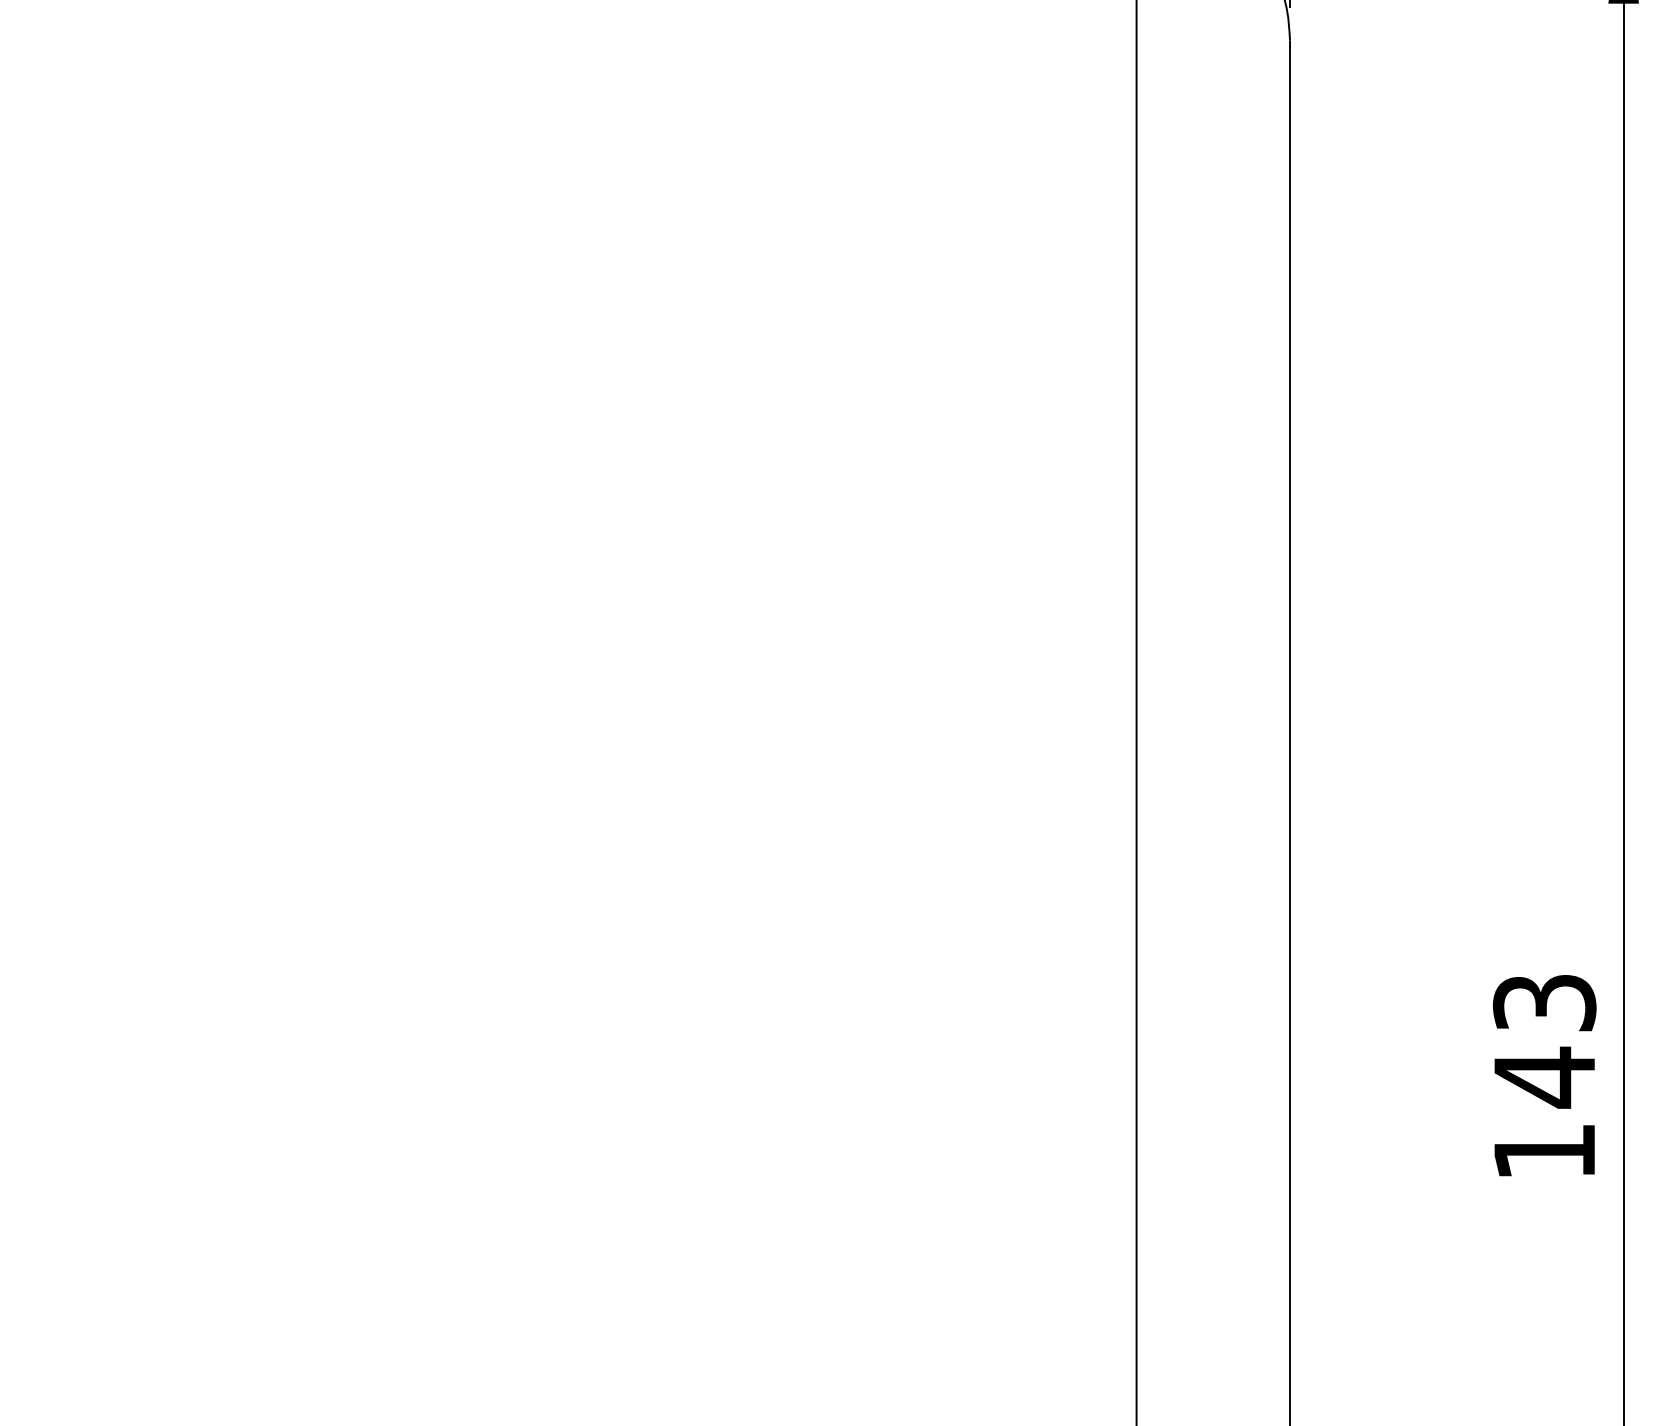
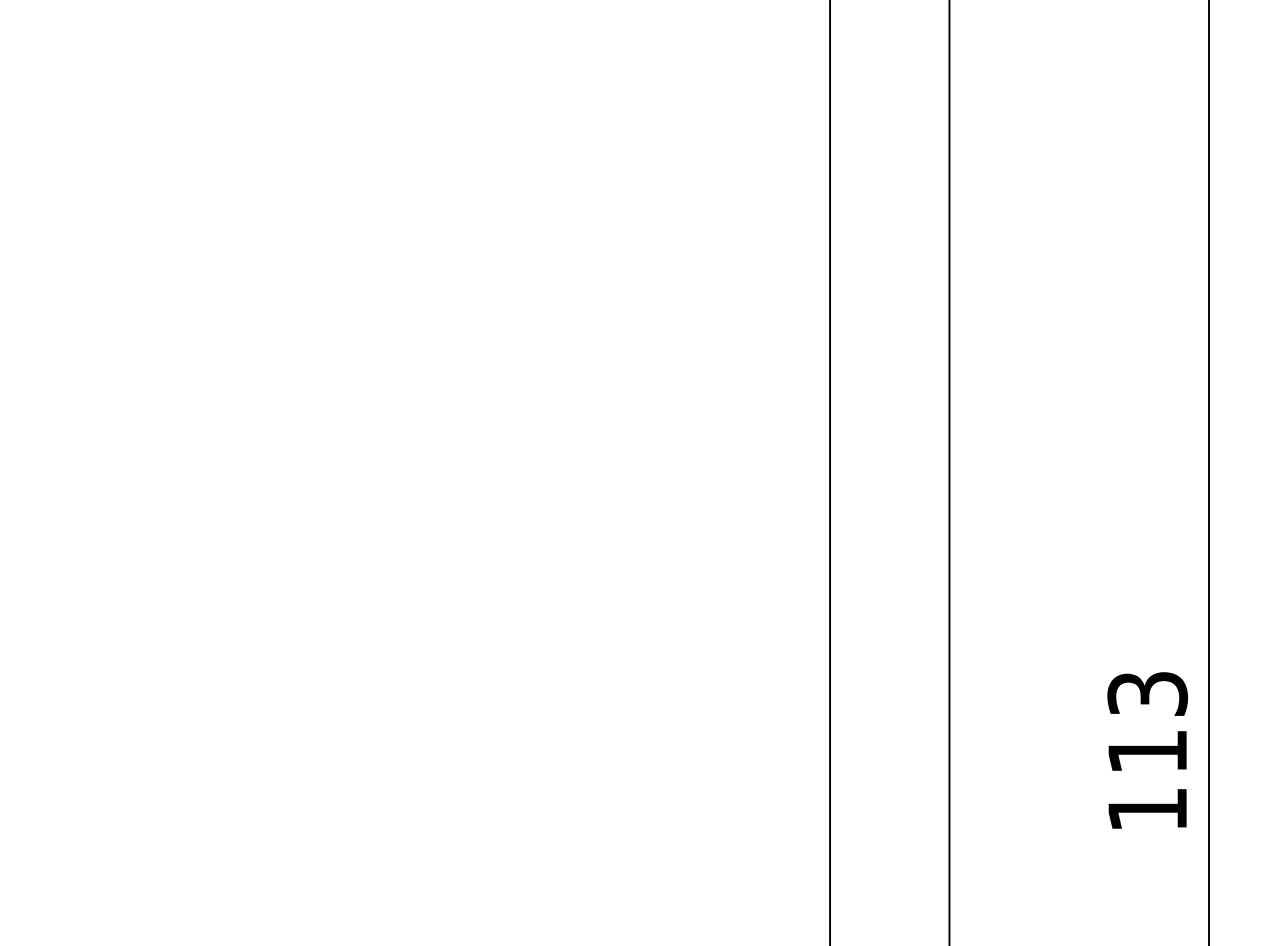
text: (1544, 1077) -> (1147, 751), 143 -> 113

